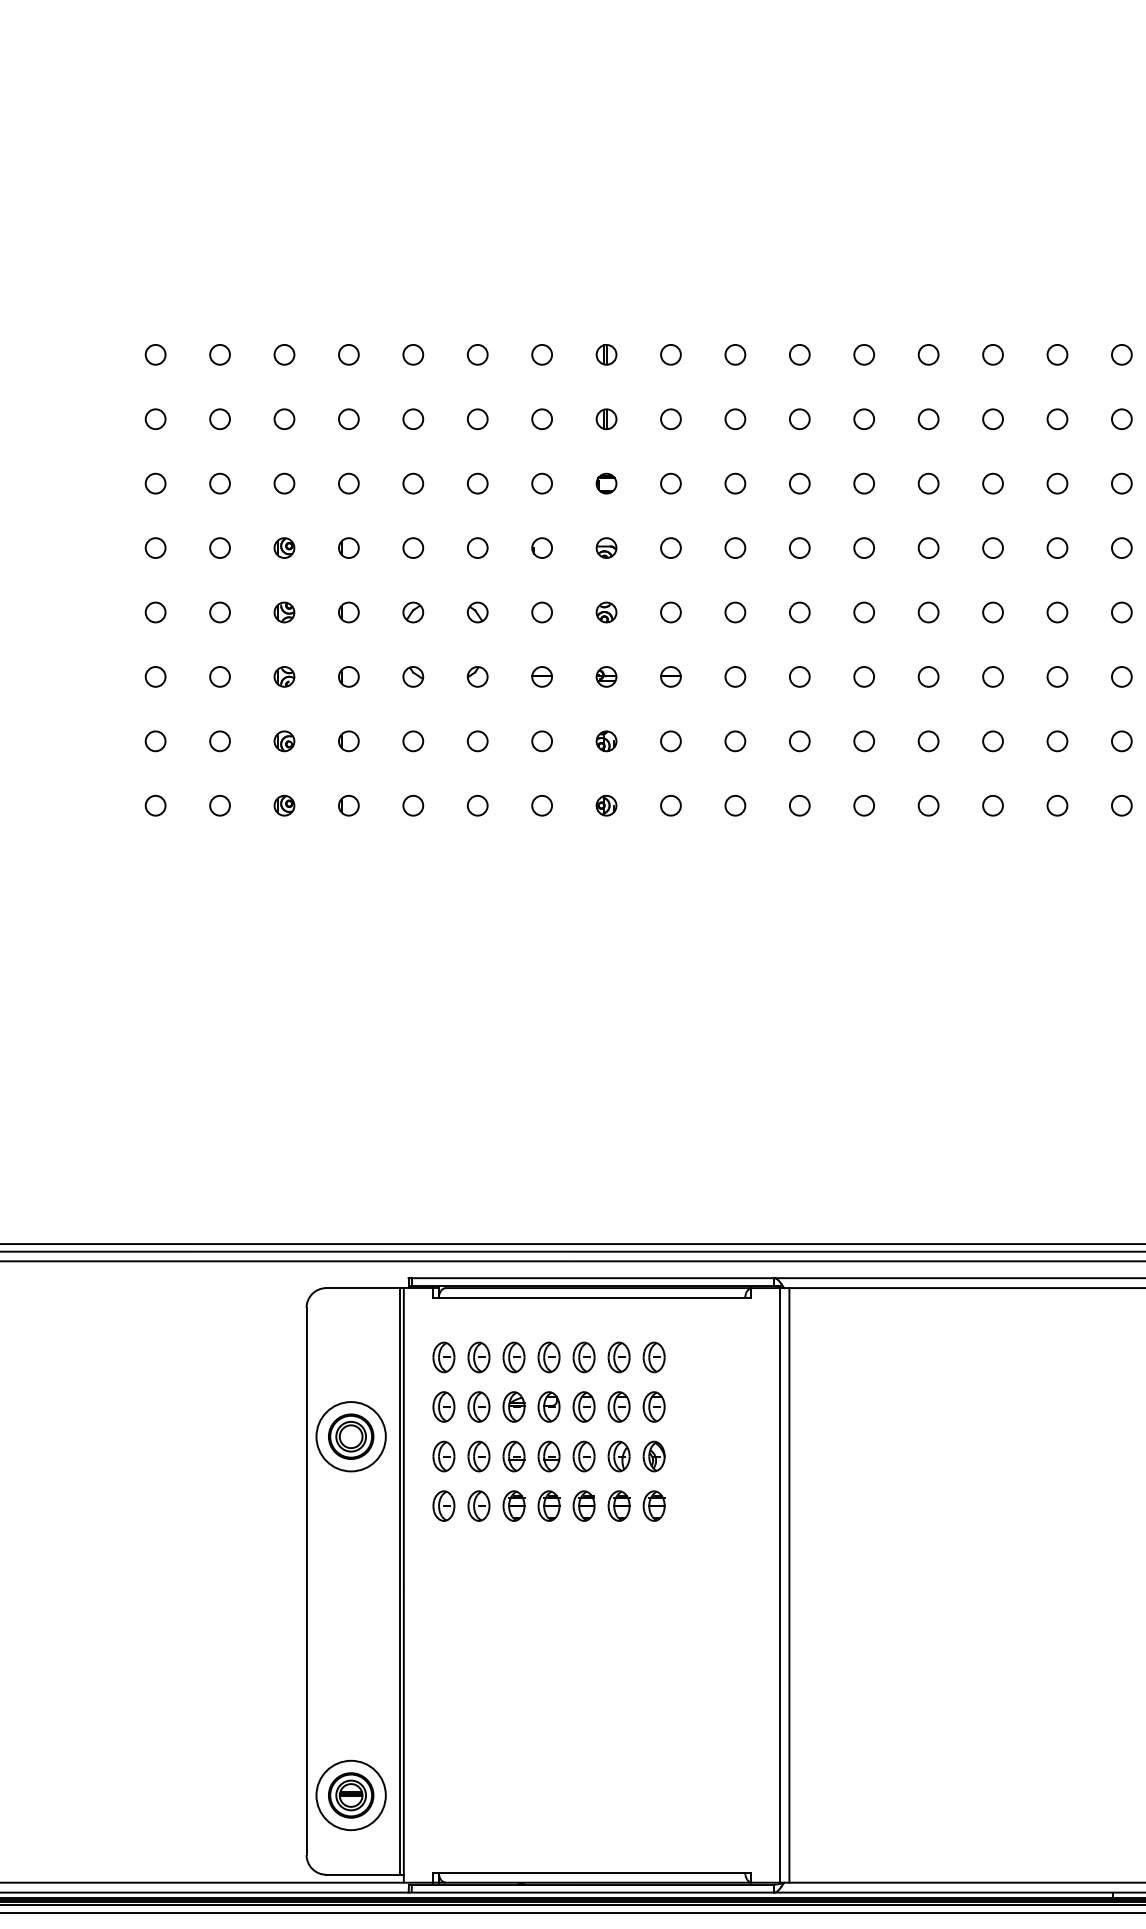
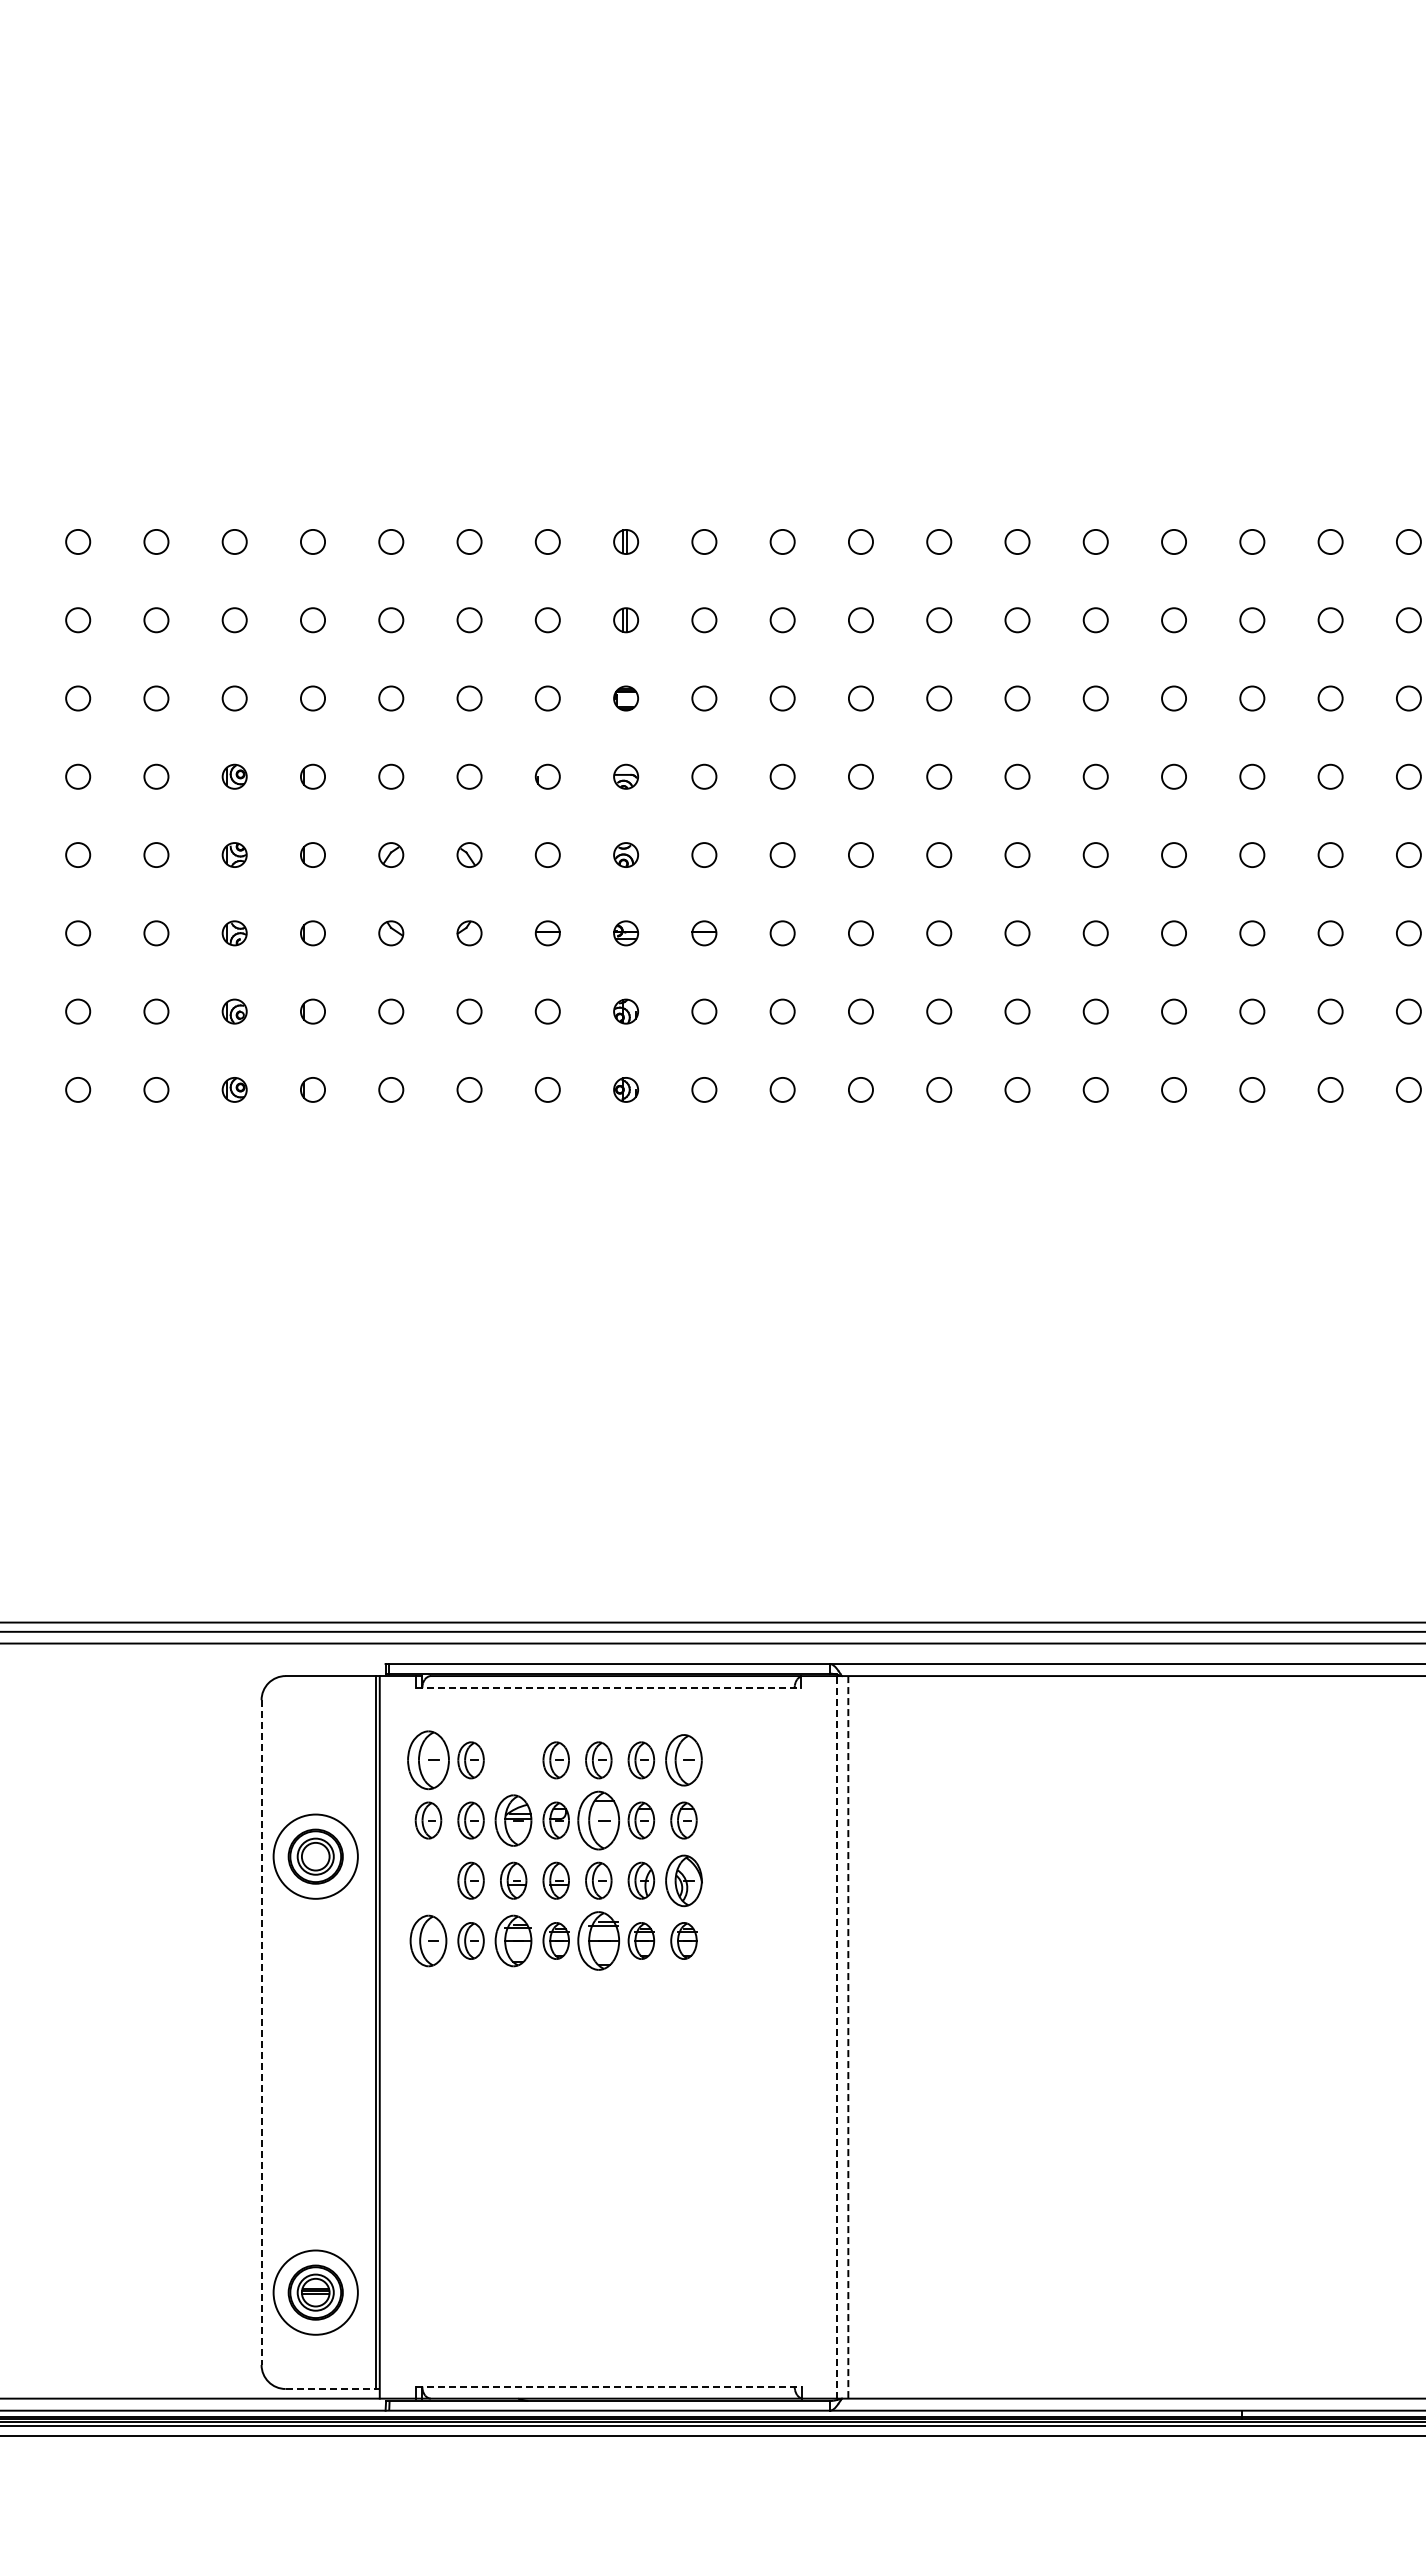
line: (592, 1298) -> (608, 1688), solid -> dashed
part: (443, 1357) -> (428, 1760), size x1.6
part: (513, 1357) -> (513, 1760), removed
part: (653, 1357) -> (683, 1760), size x1.4
part: (513, 1406) -> (513, 1820), size x1.4
part: (583, 1406) -> (598, 1820), size x1.6
part: (443, 1456) -> (428, 1880), removed
part: (653, 1456) -> (683, 1880), size x1.4
part: (443, 1505) -> (428, 1940), size x1.4
part: (513, 1505) -> (513, 1940), size x1.4
part: (583, 1505) -> (598, 1940), size x1.6
line: (306, 1582) -> (261, 2033), solid -> dashed
line: (780, 1584) -> (837, 2036), solid -> dashed
line: (789, 1585) -> (848, 2037), solid -> dashed
line: (592, 1872) -> (608, 2386), solid -> dashed
line: (365, 1875) -> (333, 2389), solid -> dashed

